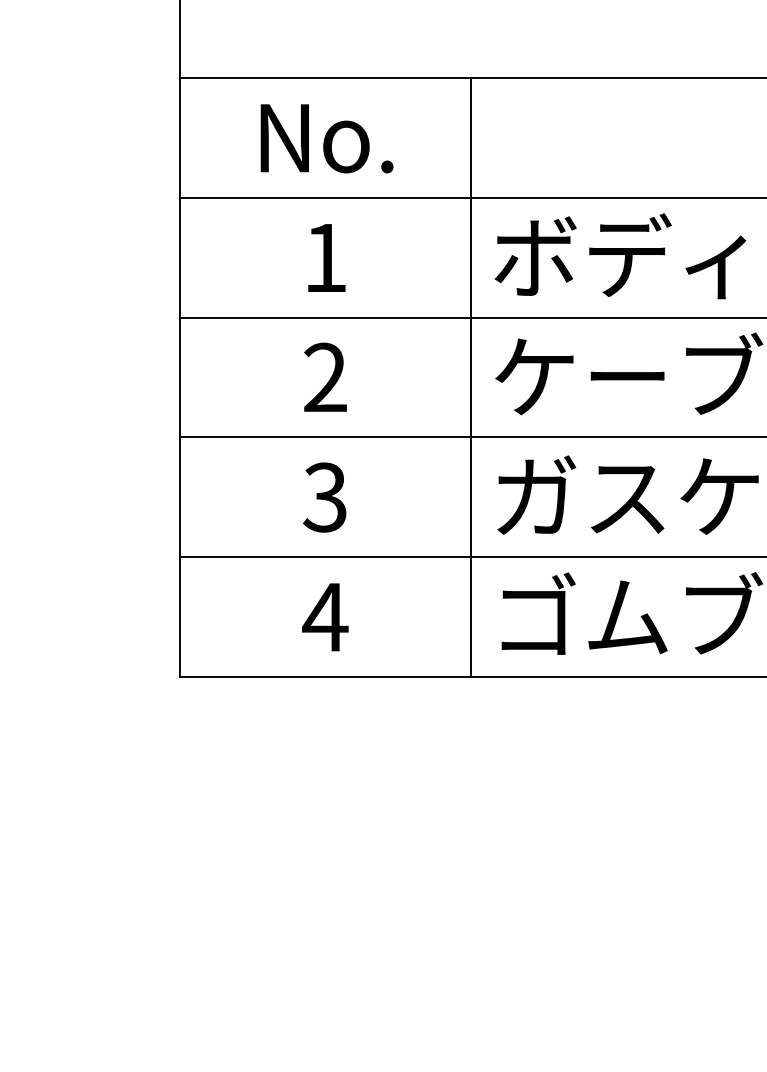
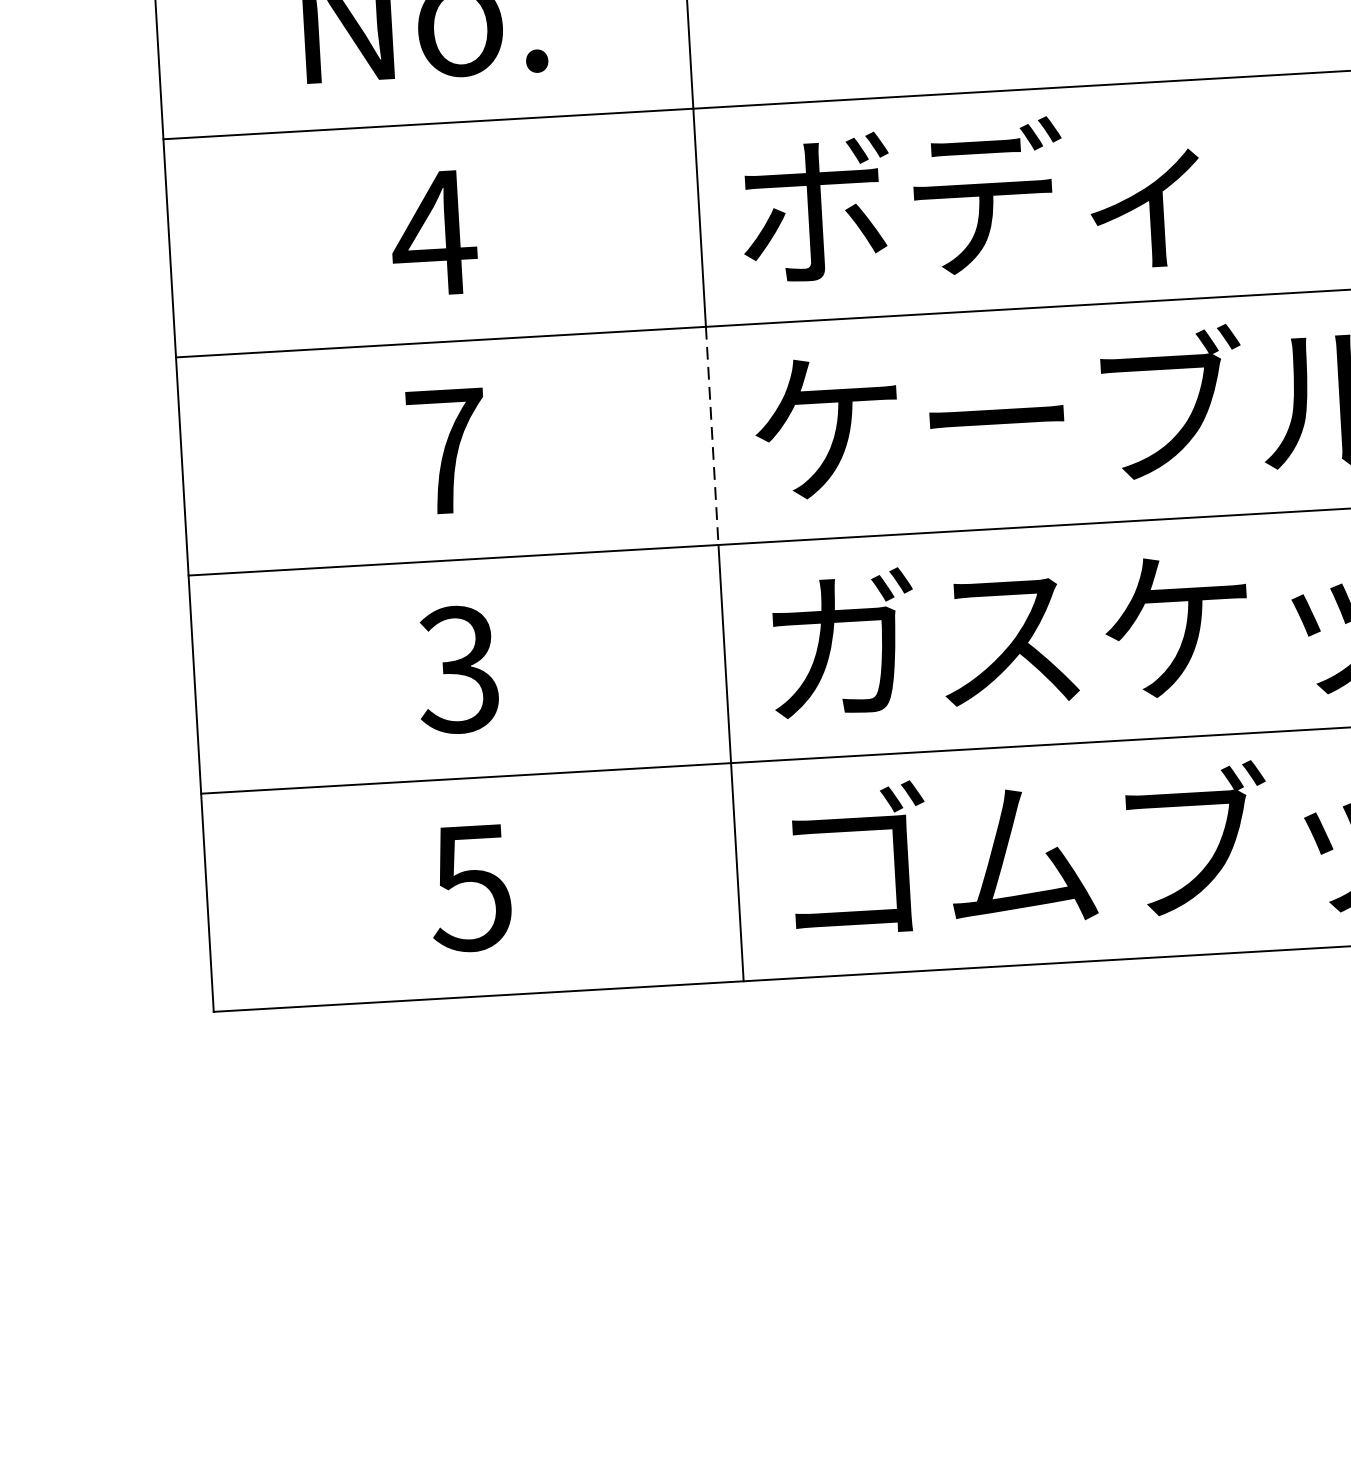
text: (325, 257) -> (434, 232), 1 -> 4
text: (325, 376) -> (446, 449), 2 -> 7
line: (471, 377) -> (712, 435), solid -> dashed
text: (325, 617) -> (471, 888), 4 -> 5

